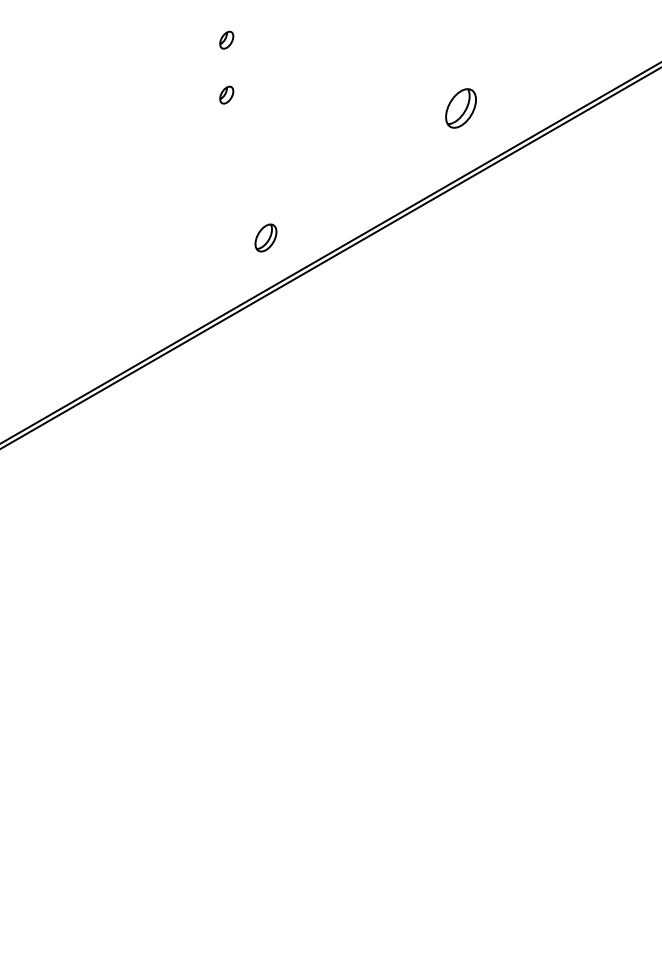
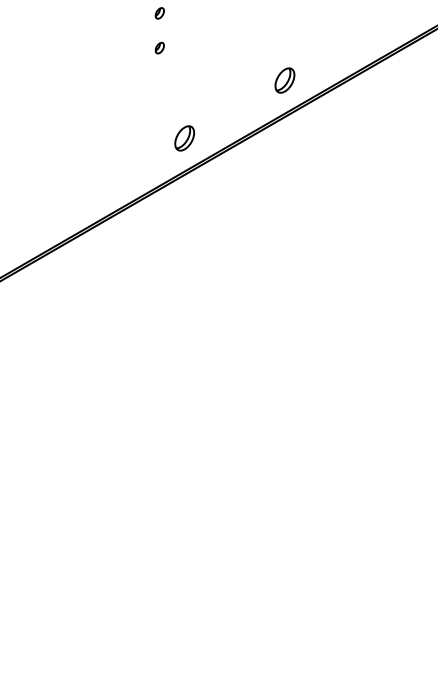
part: (460, 108) -> (284, 80), moved
part: (265, 238) -> (184, 138), size x1.43

